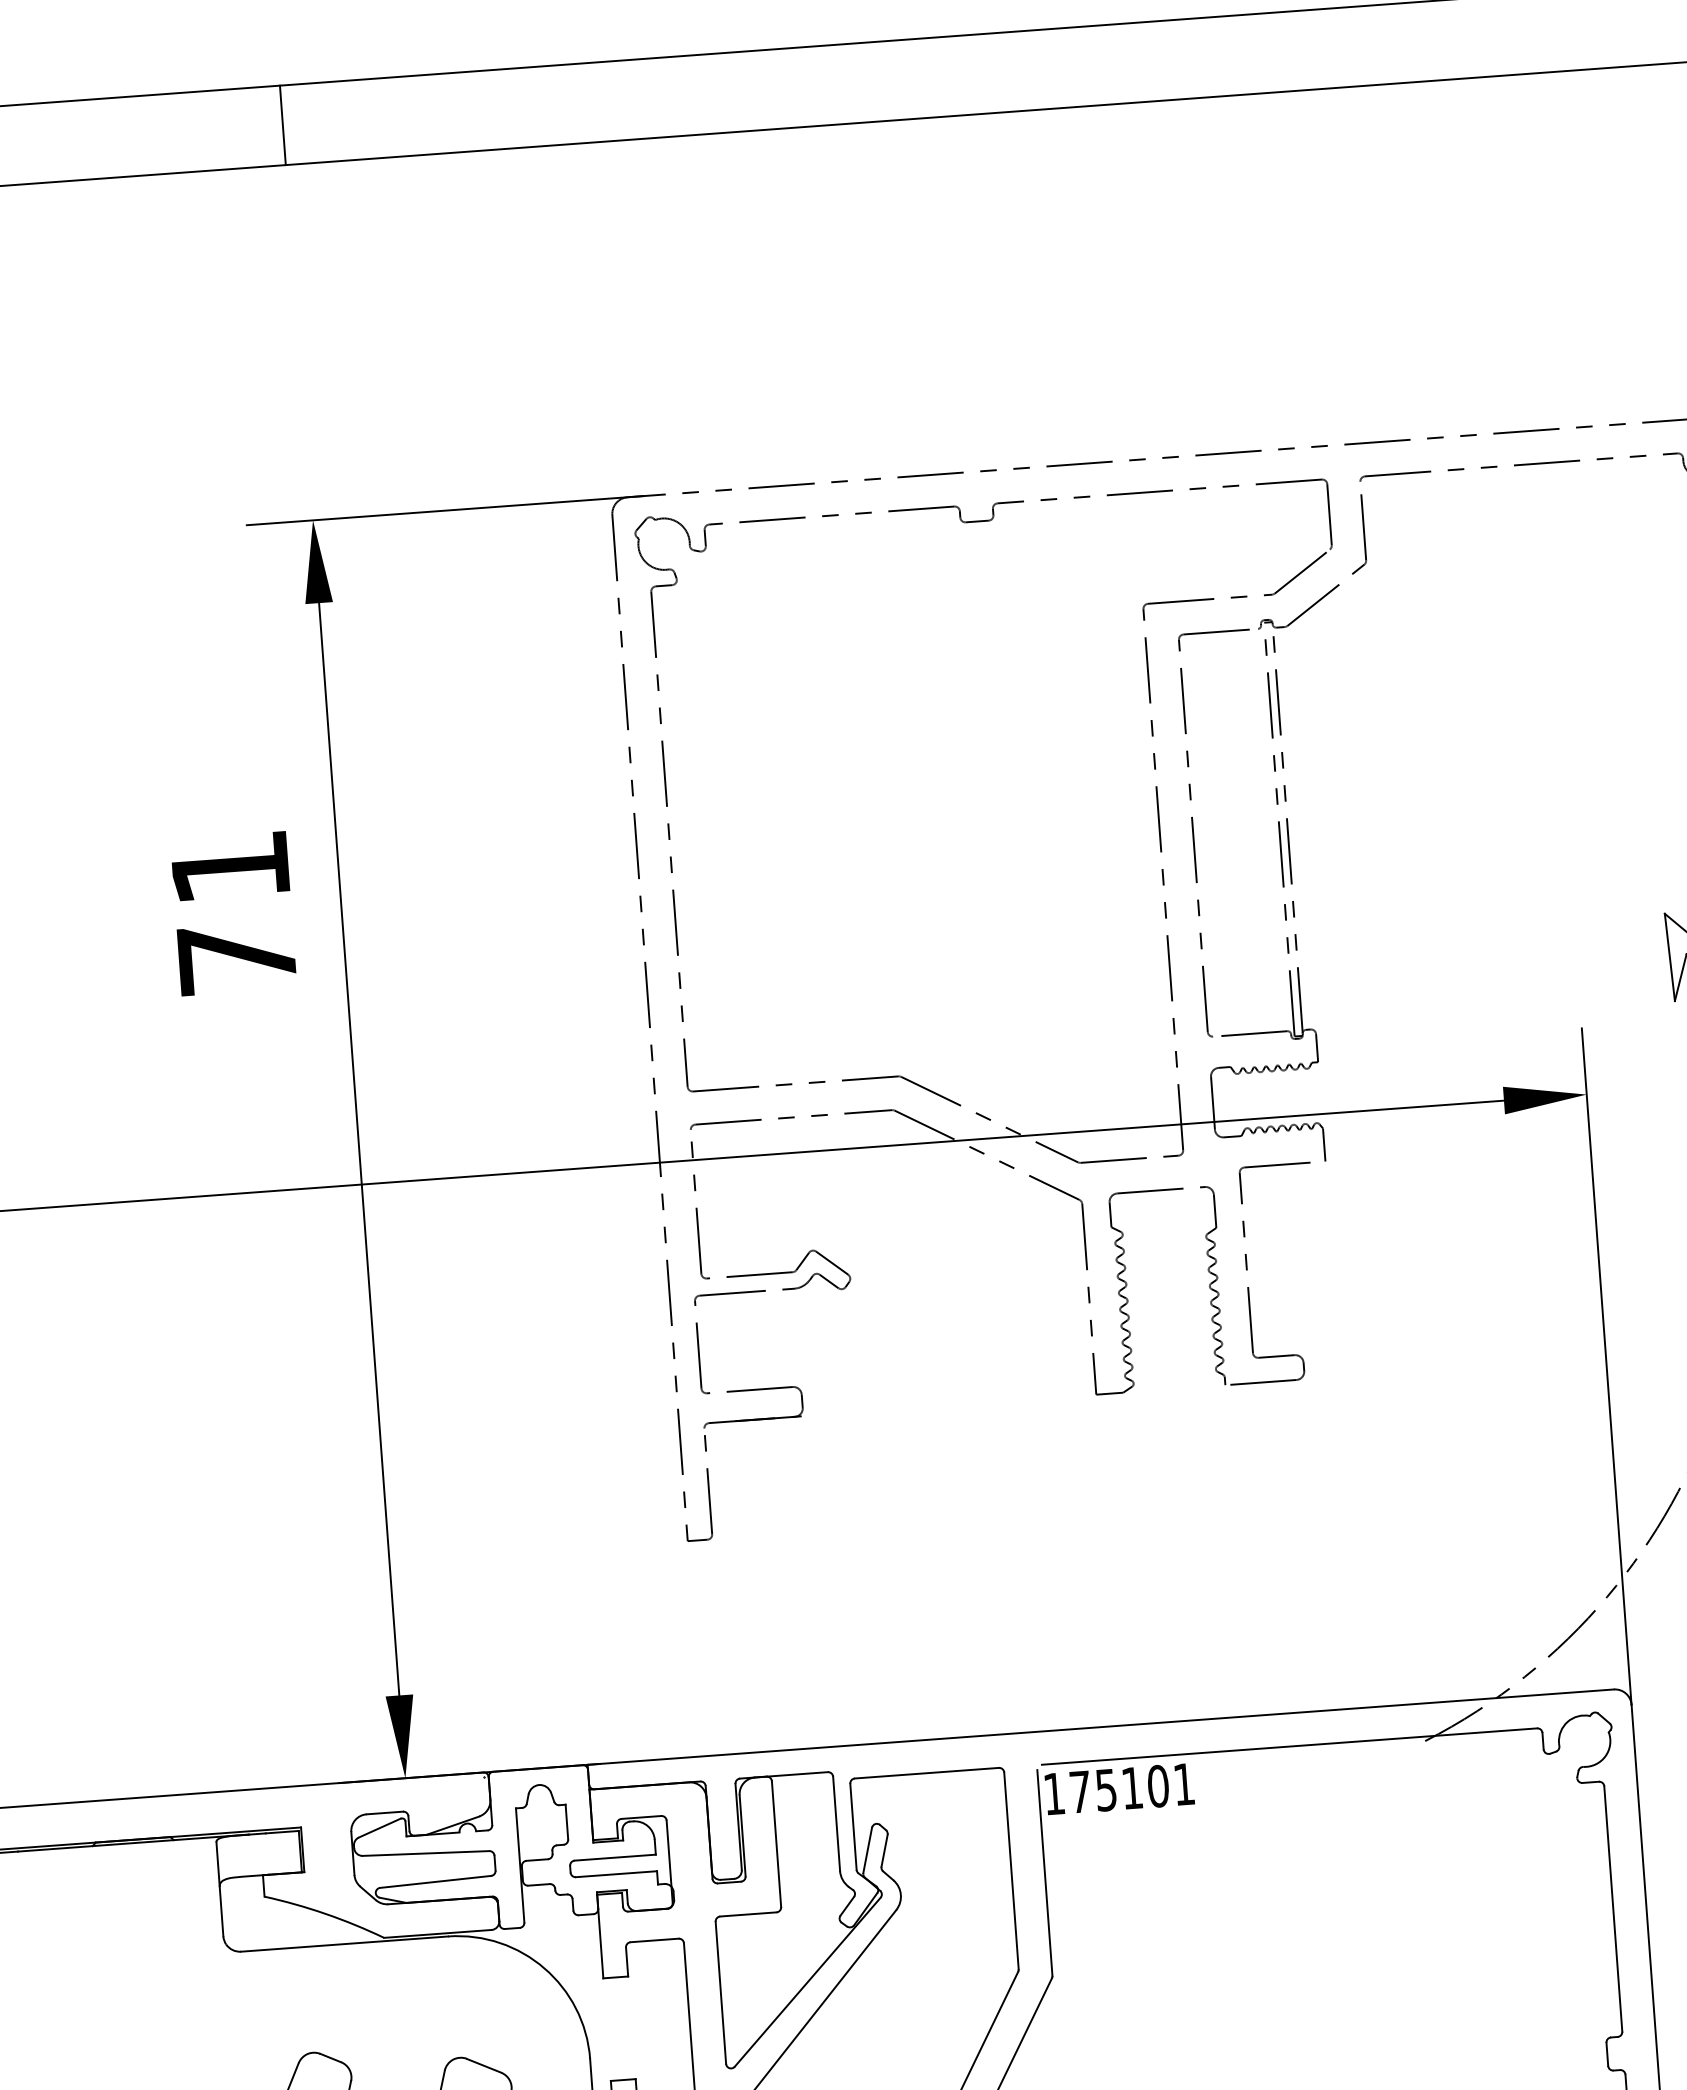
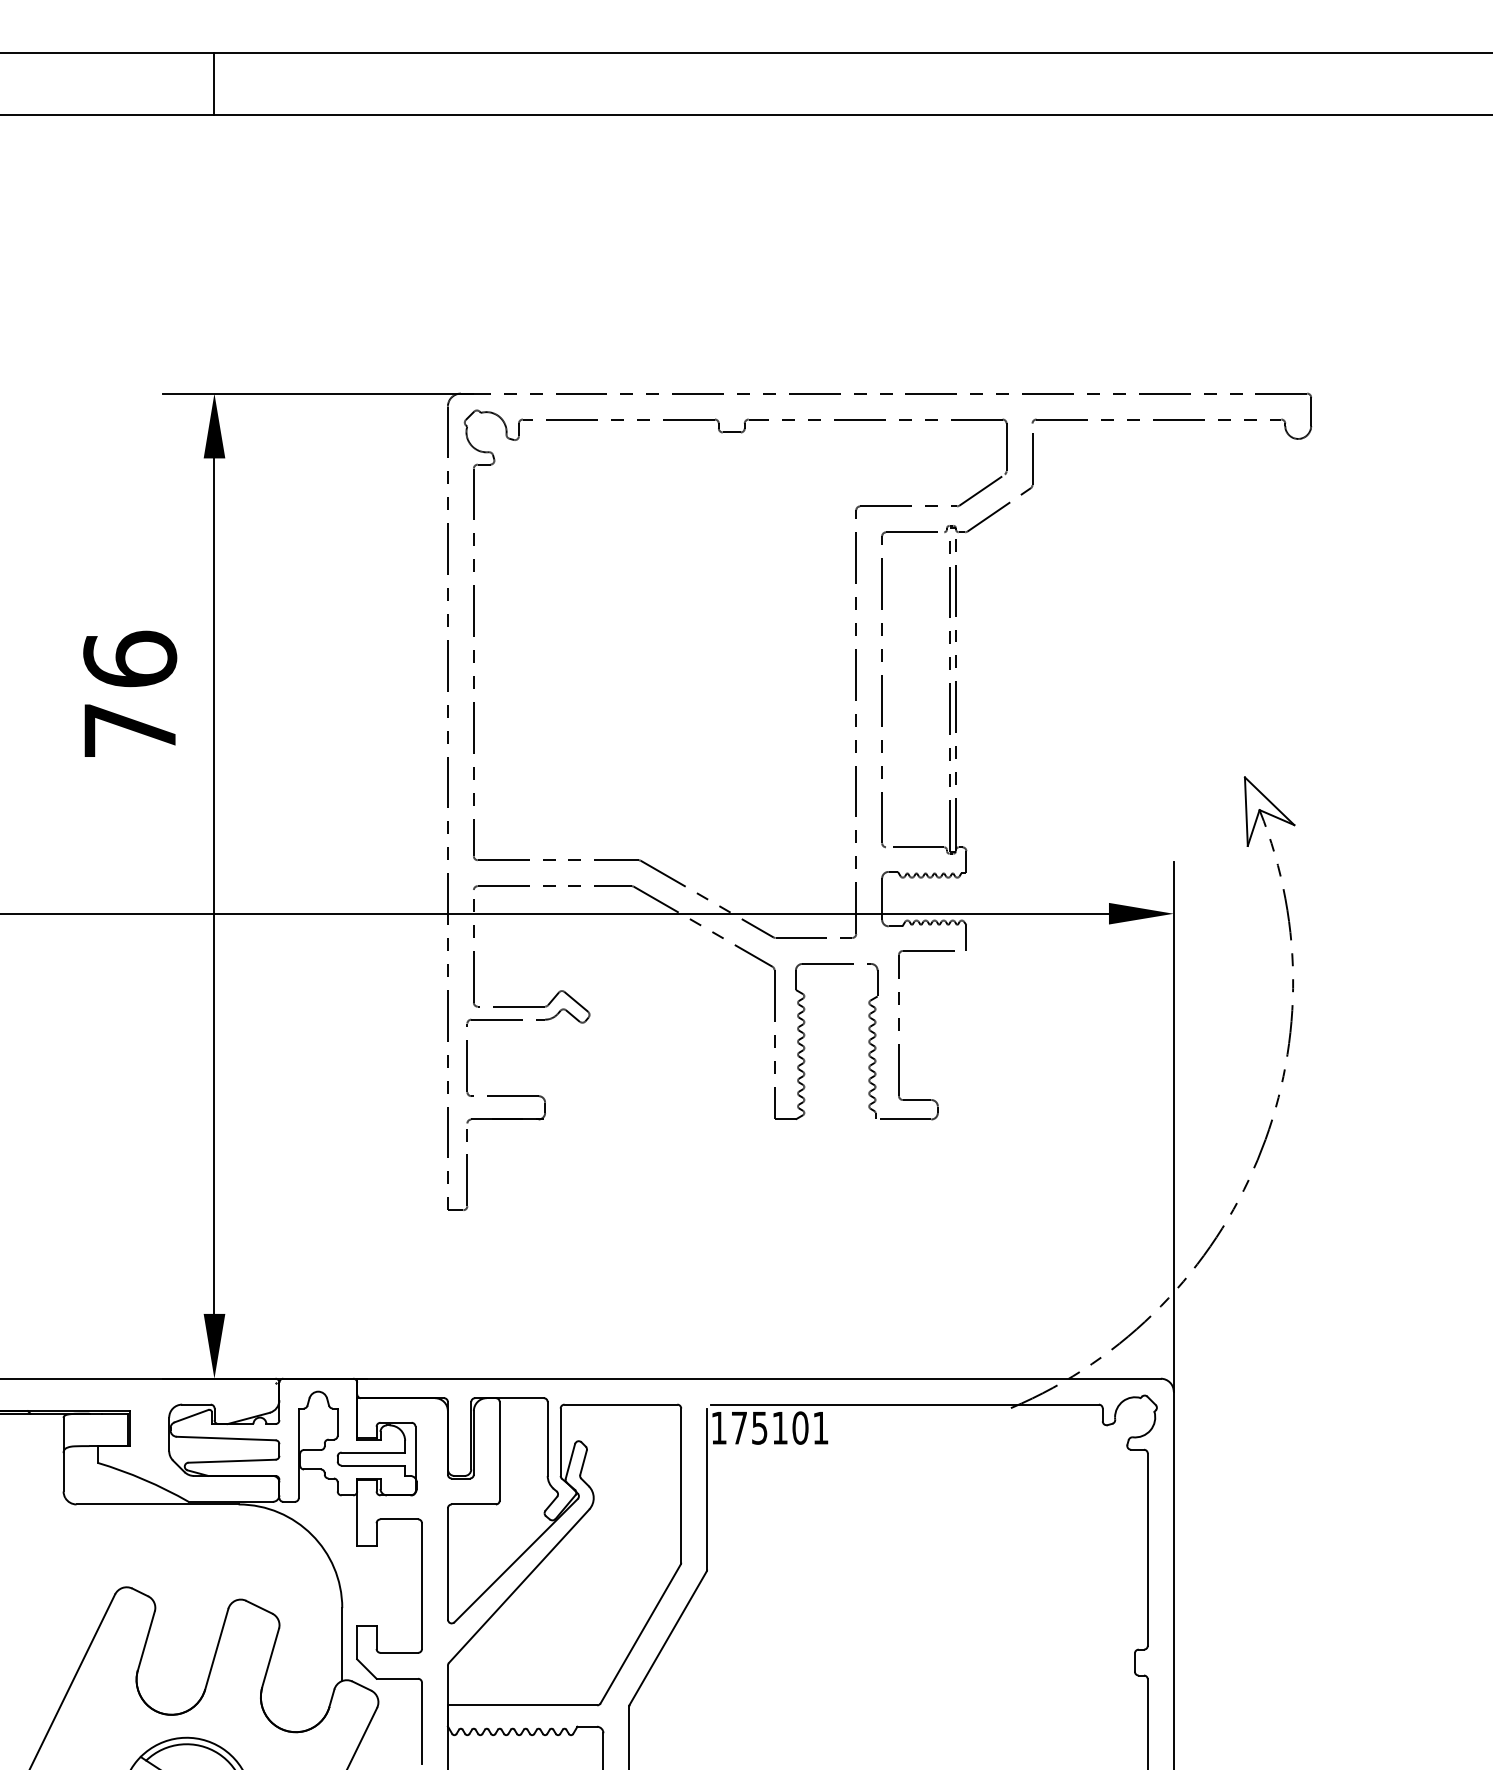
text: (230, 866) -> (130, 658), 71 -> 76

